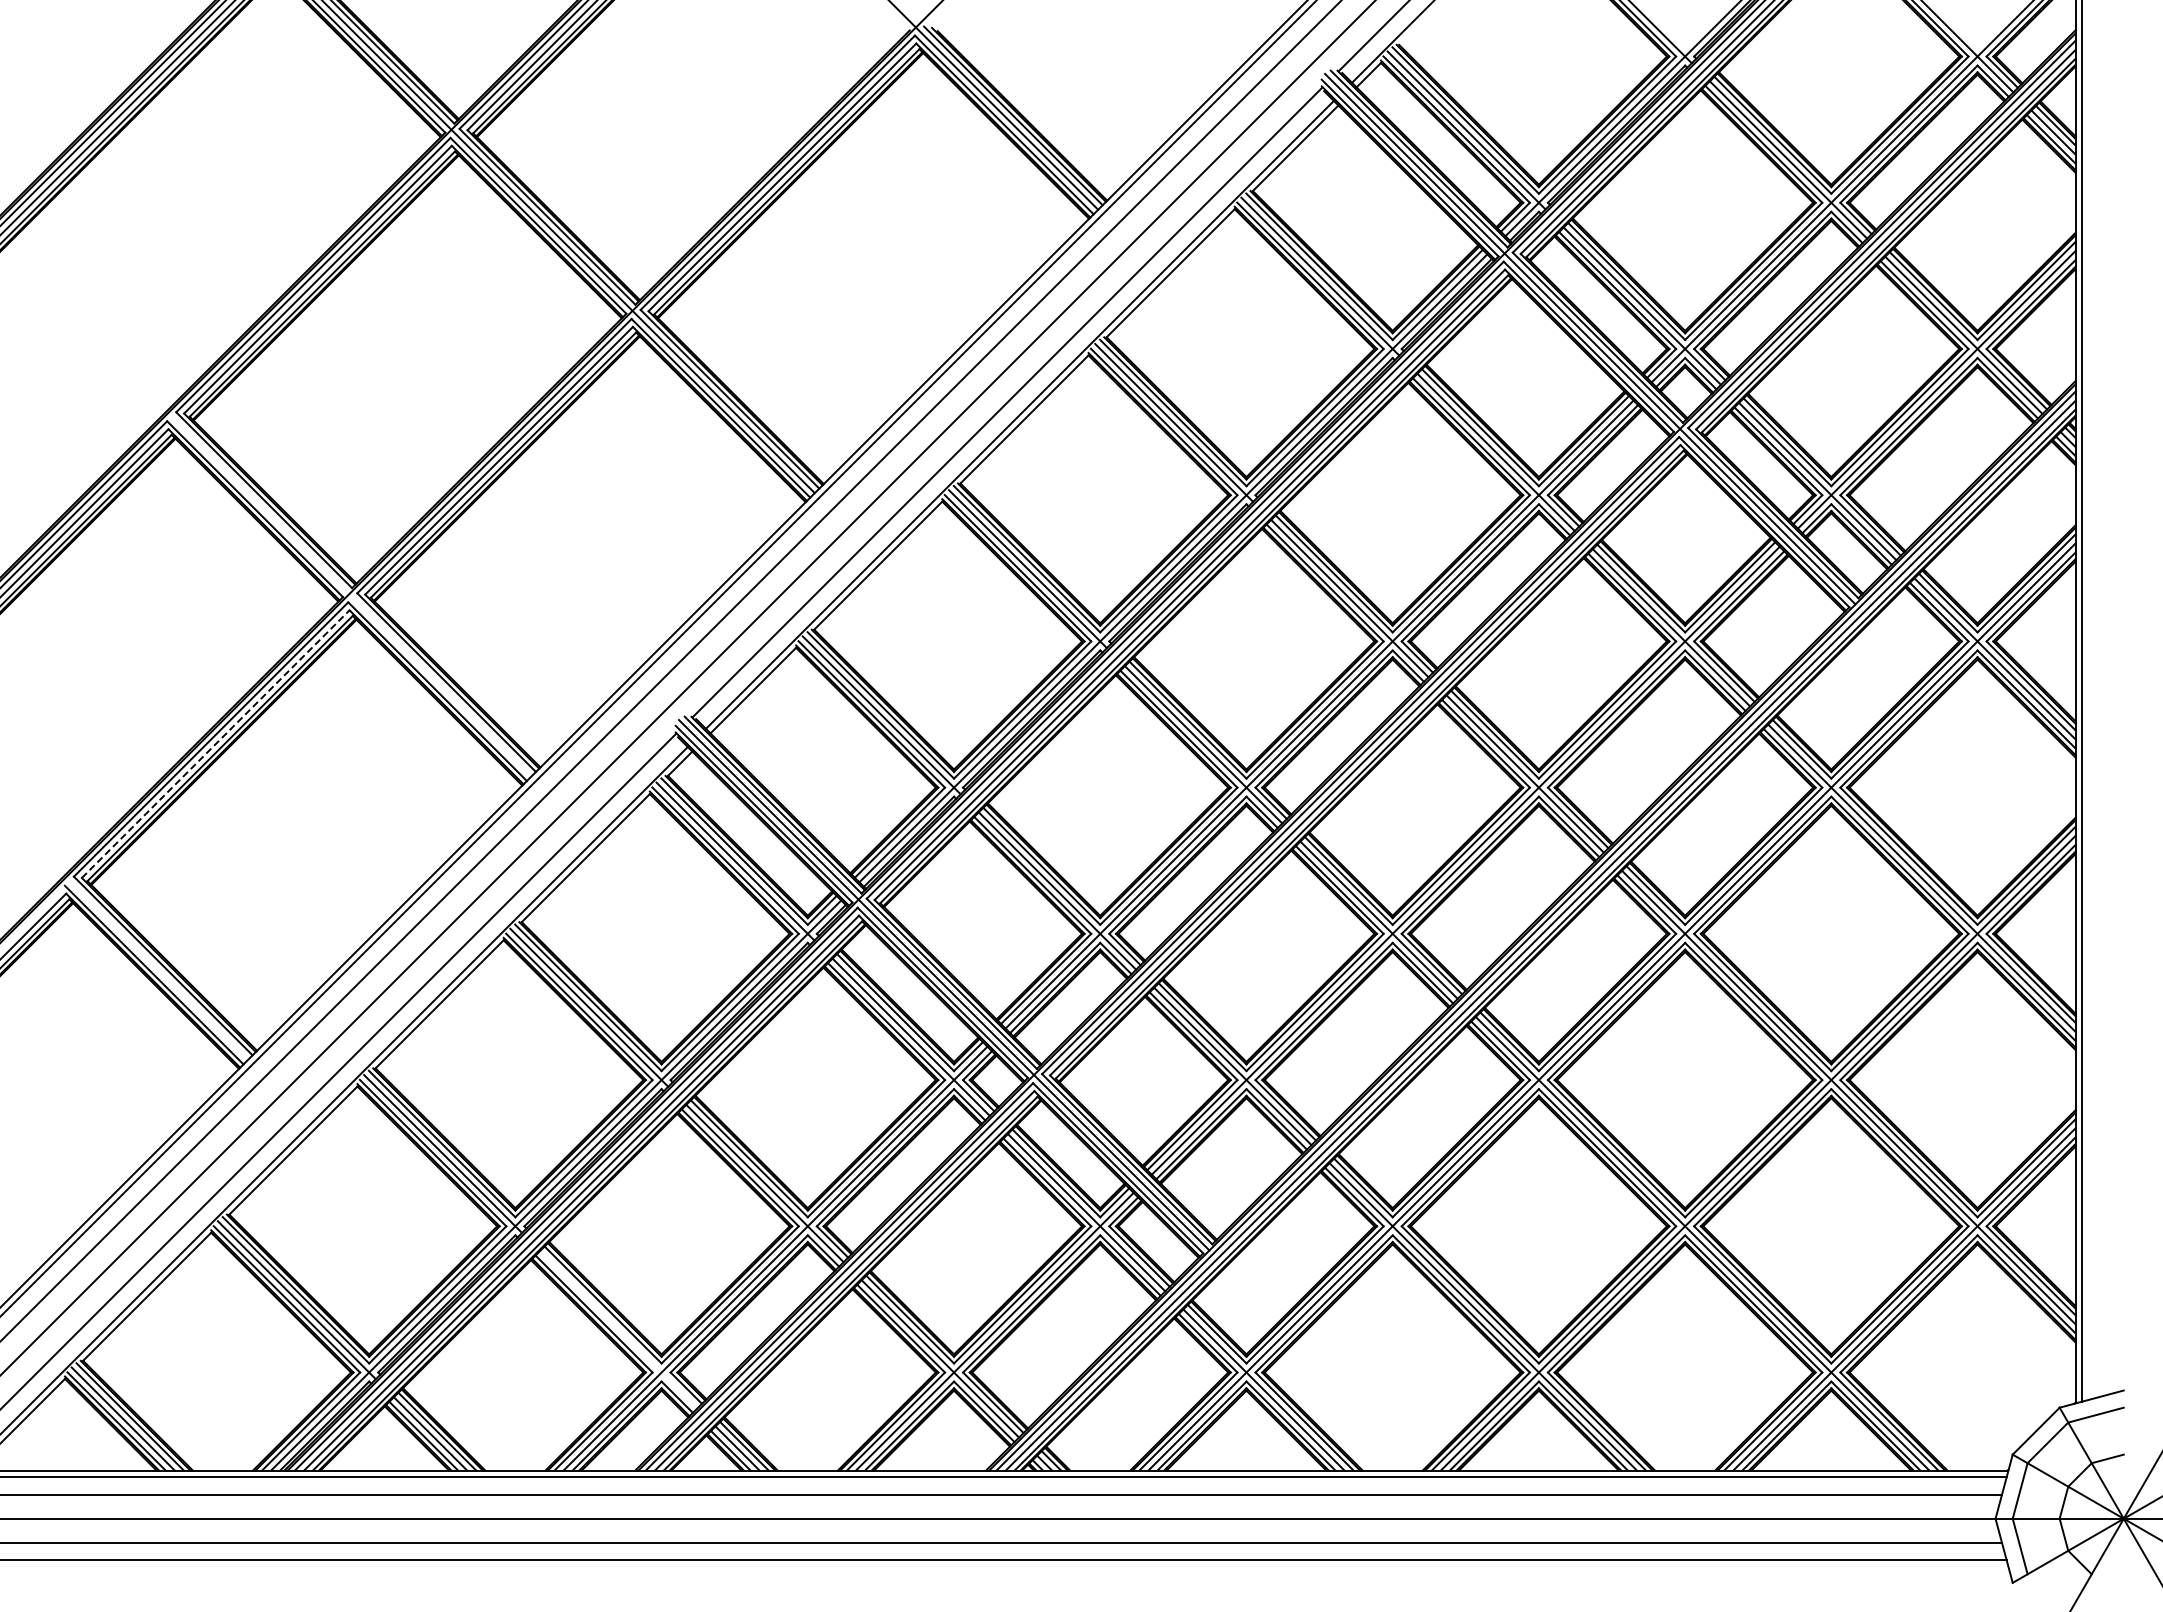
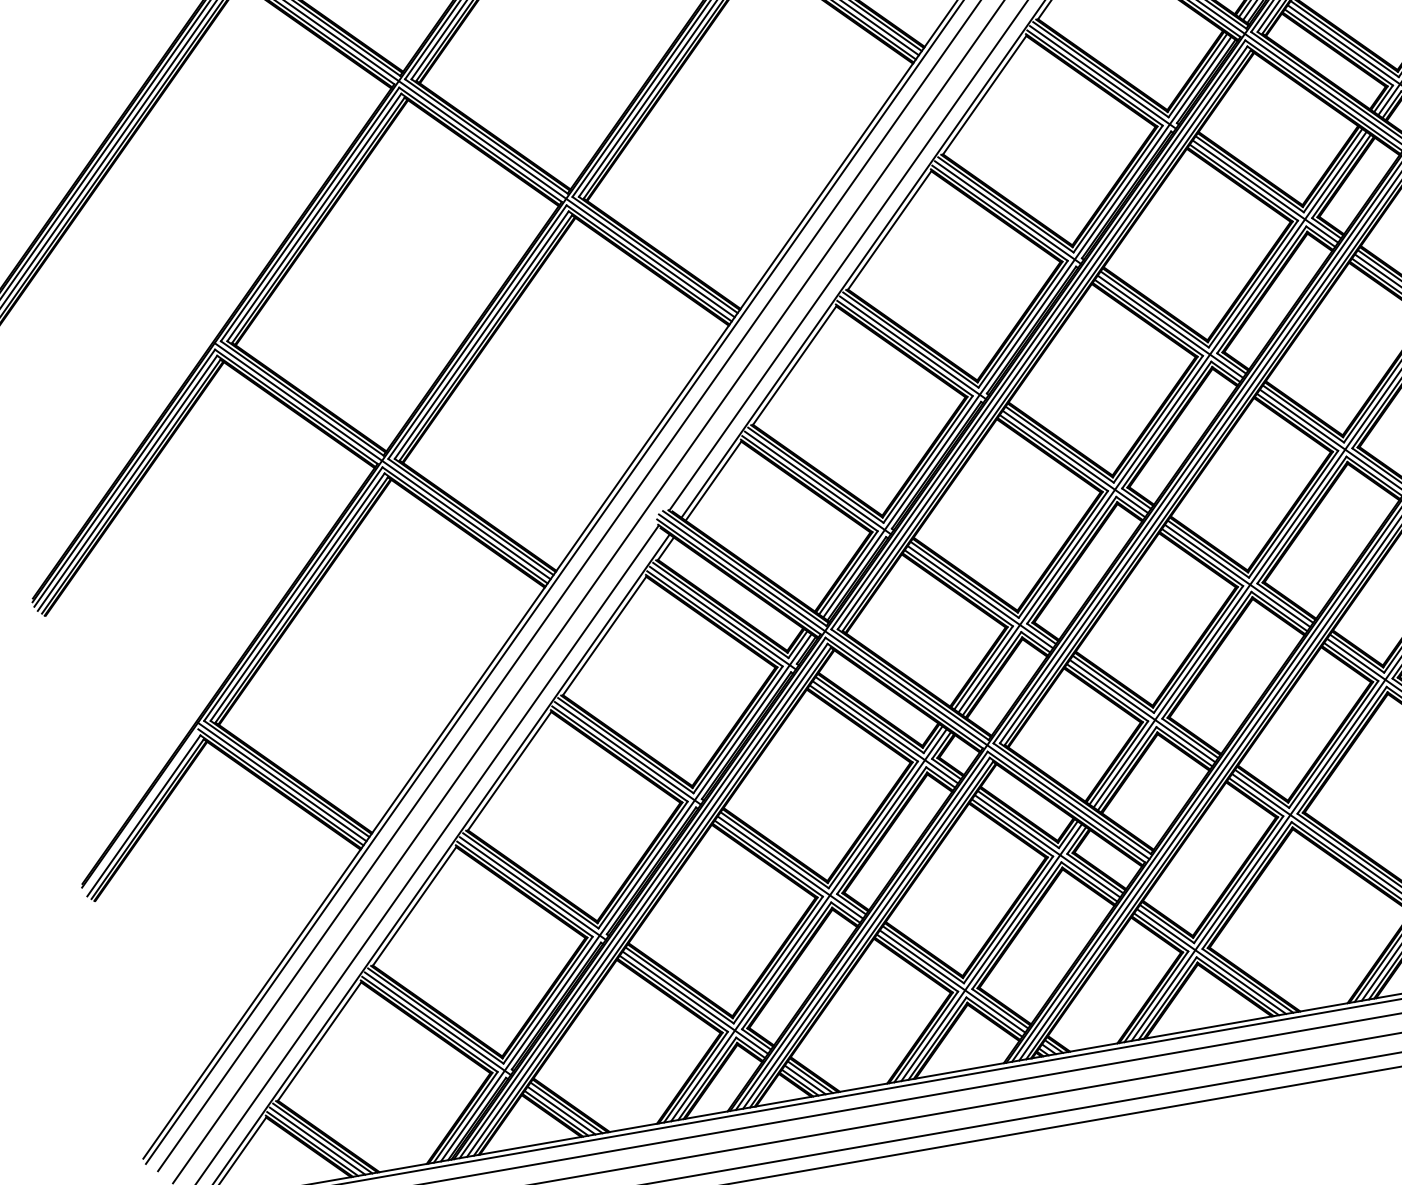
line: (349, 594) -> (382, 460), added
line: (216, 743) -> (298, 596), dashed -> solid
line: (156, 968) -> (281, 781), added
line: (618, 1329) -> (695, 1002), added

